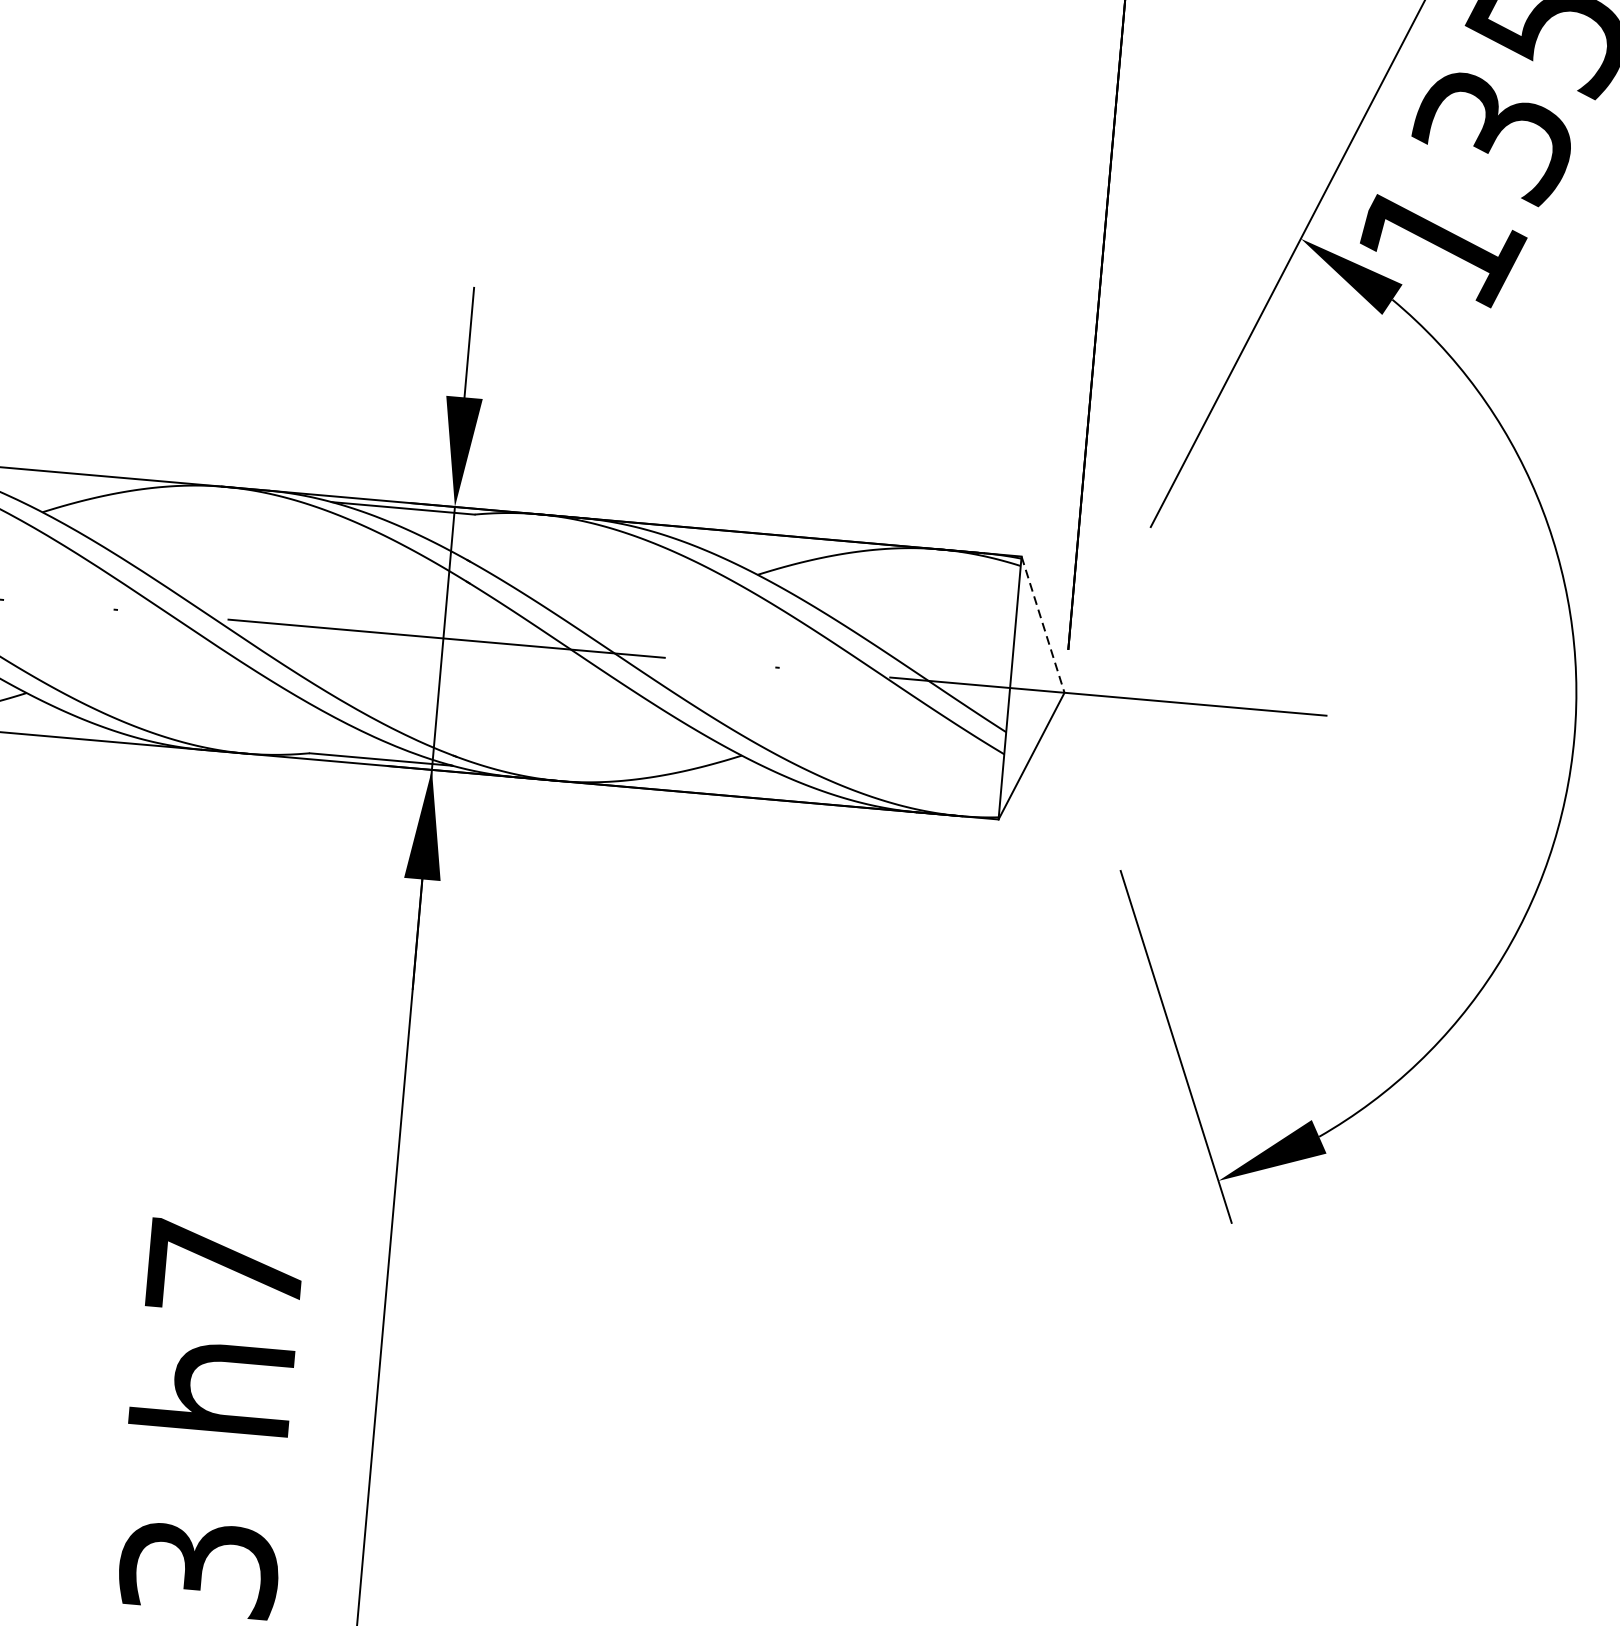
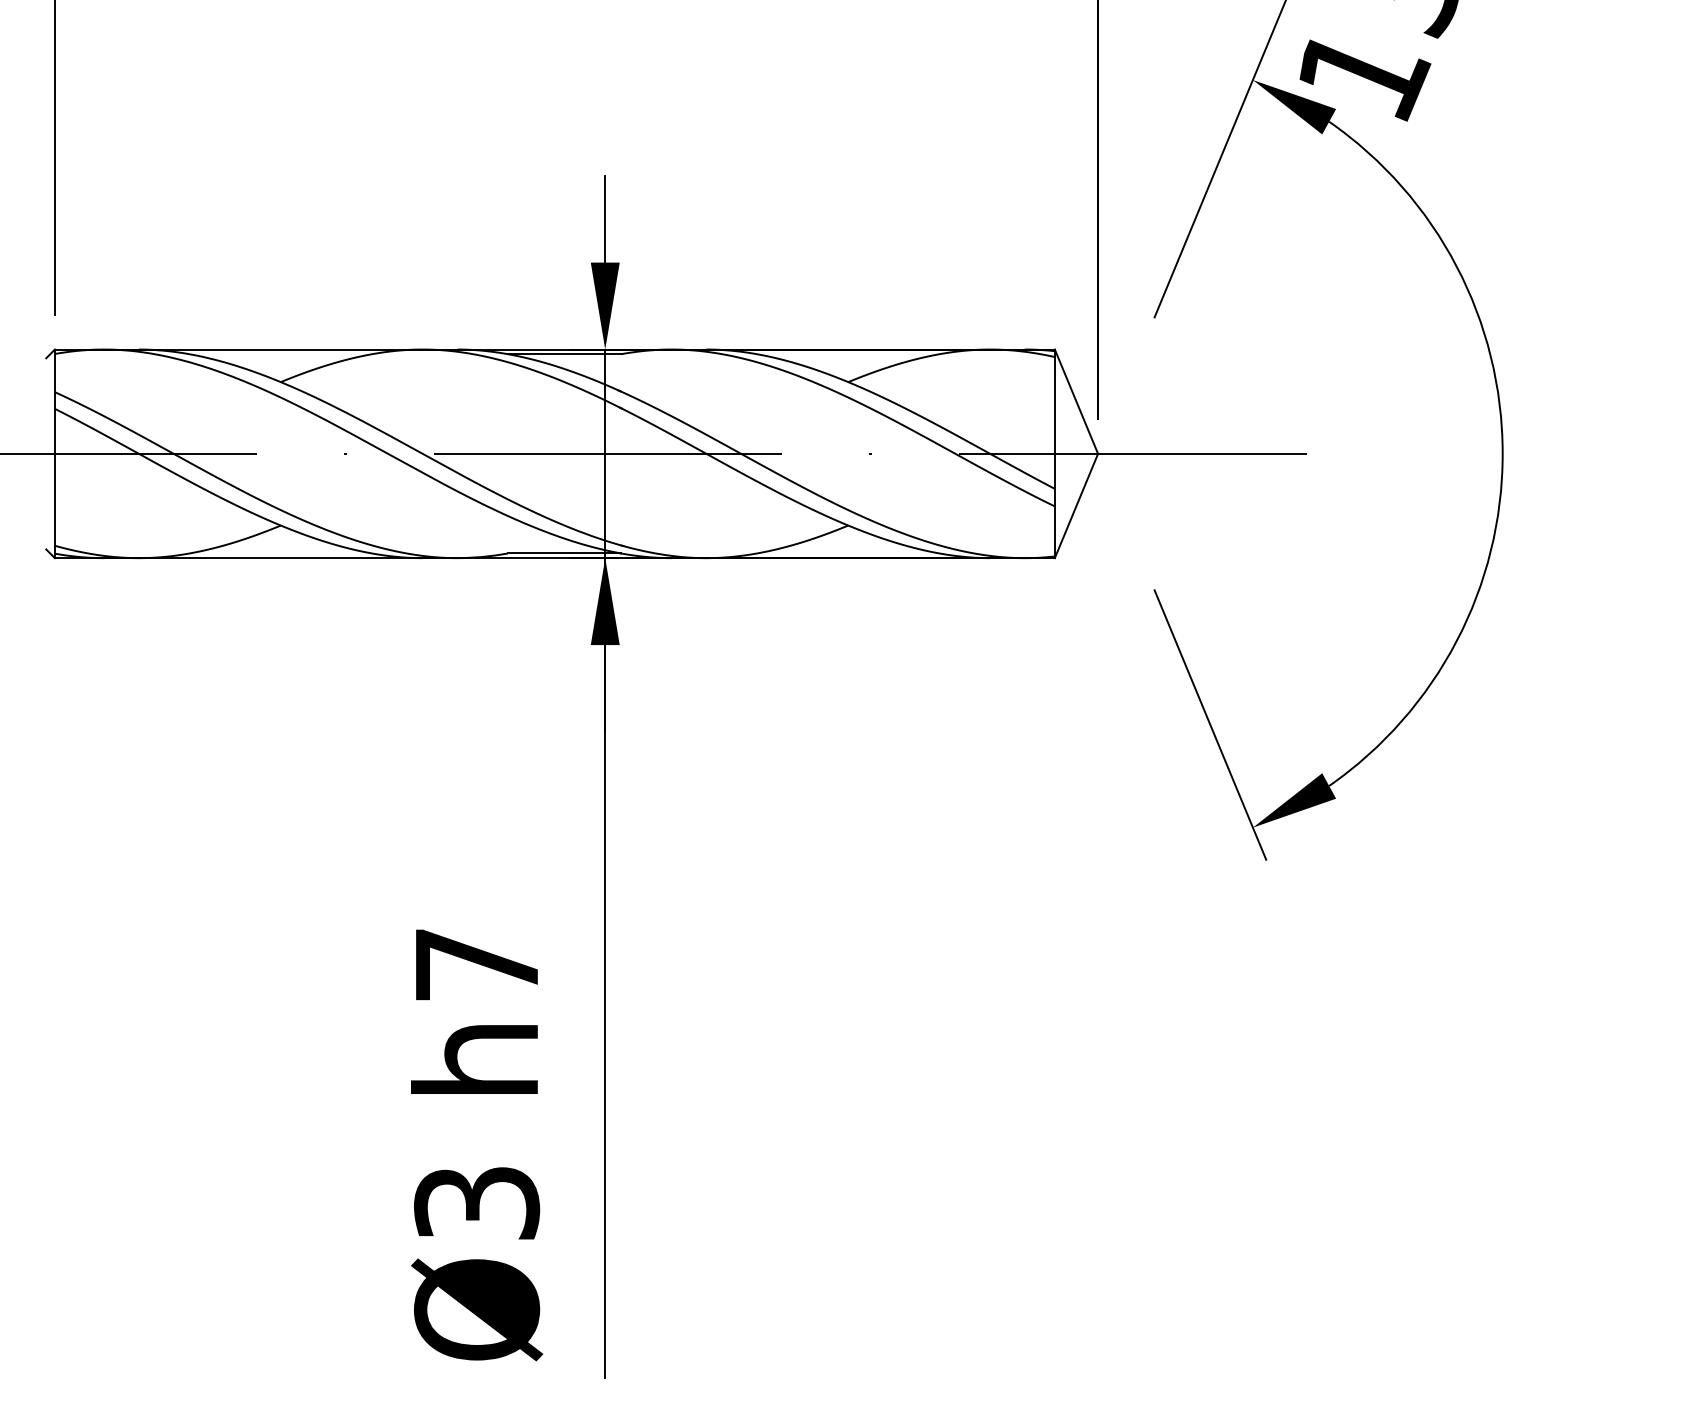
line: (1043, 625) -> (1076, 402), dashed -> solid

